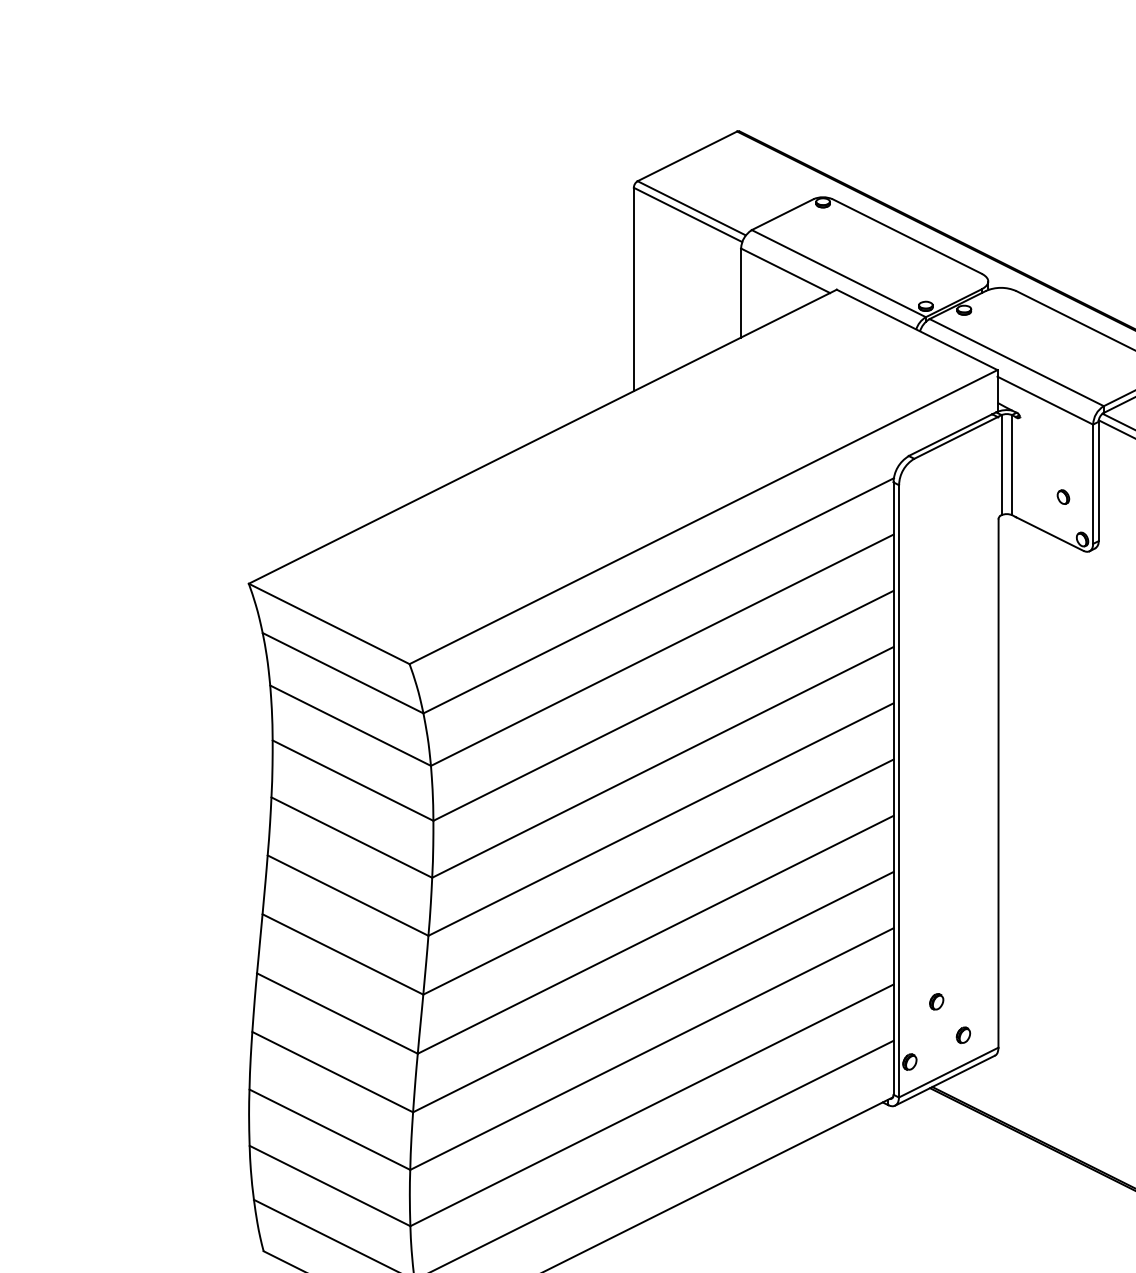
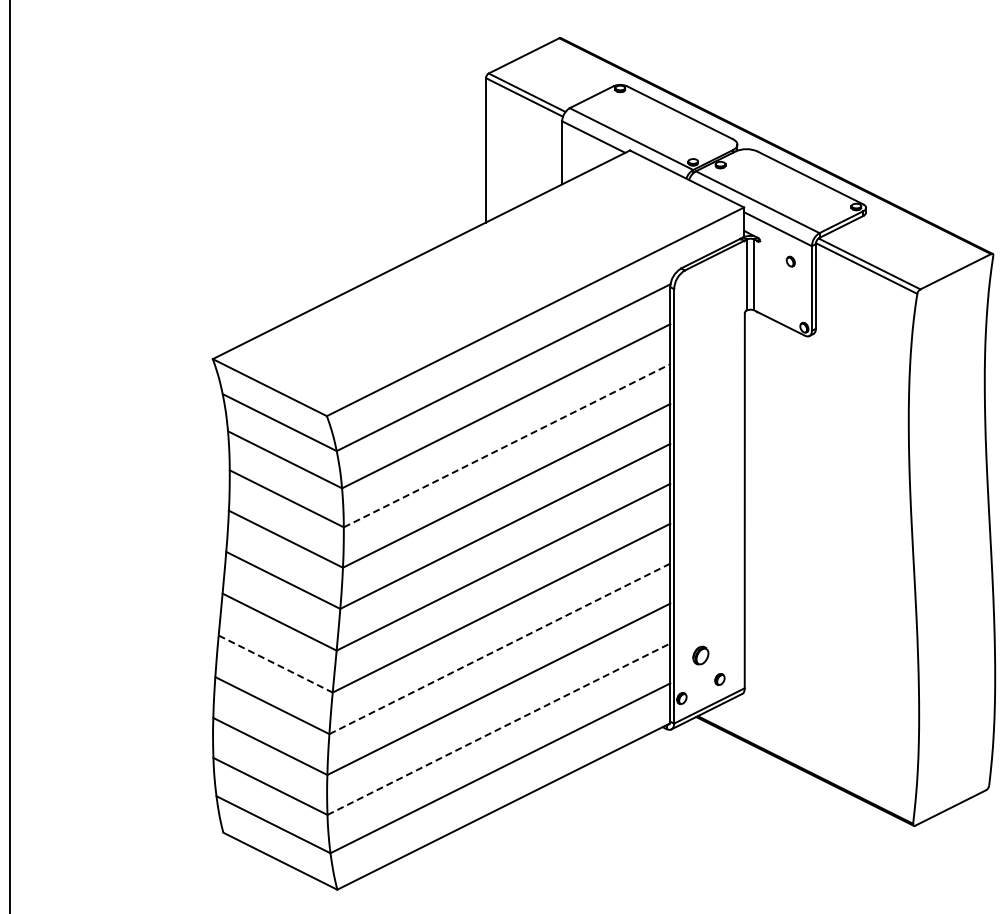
part: (1062, 496) -> (790, 261), moved
line: (664, 705) -> (507, 445), solid -> dashed
line: (652, 991) -> (499, 648), solid -> dashed
part: (936, 1001) -> (700, 655), size x1.6
line: (337, 1014) -> (275, 664), solid -> dashed
line: (651, 1105) -> (498, 729), solid -> dashed

